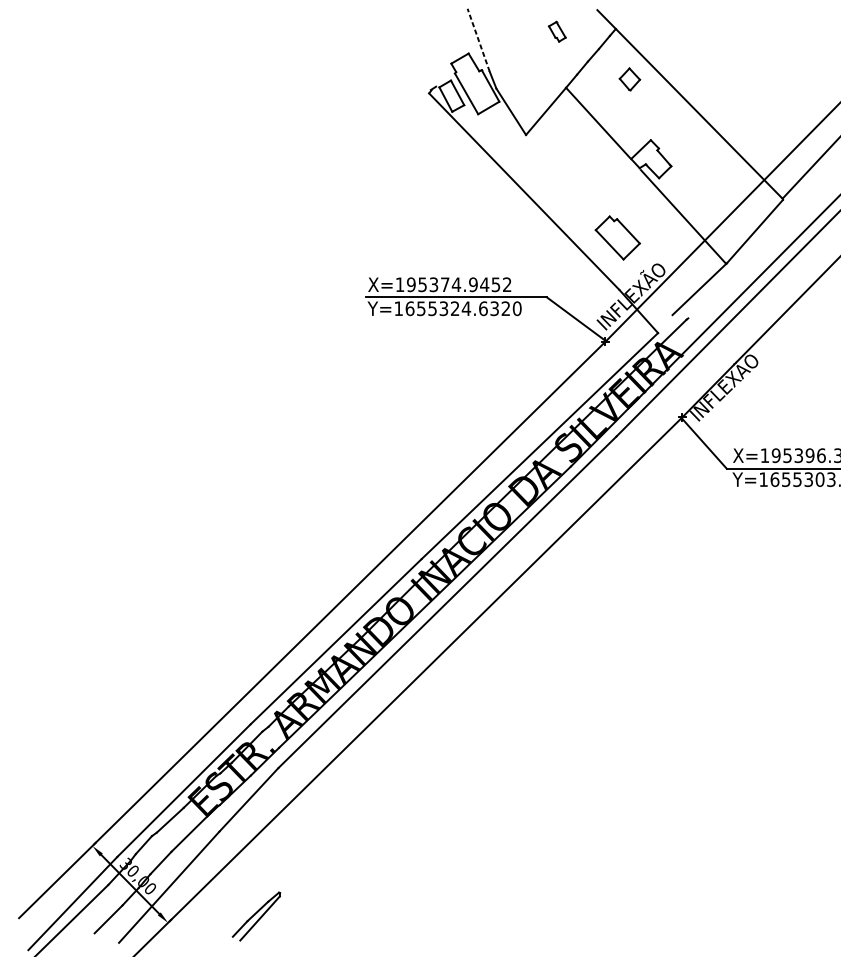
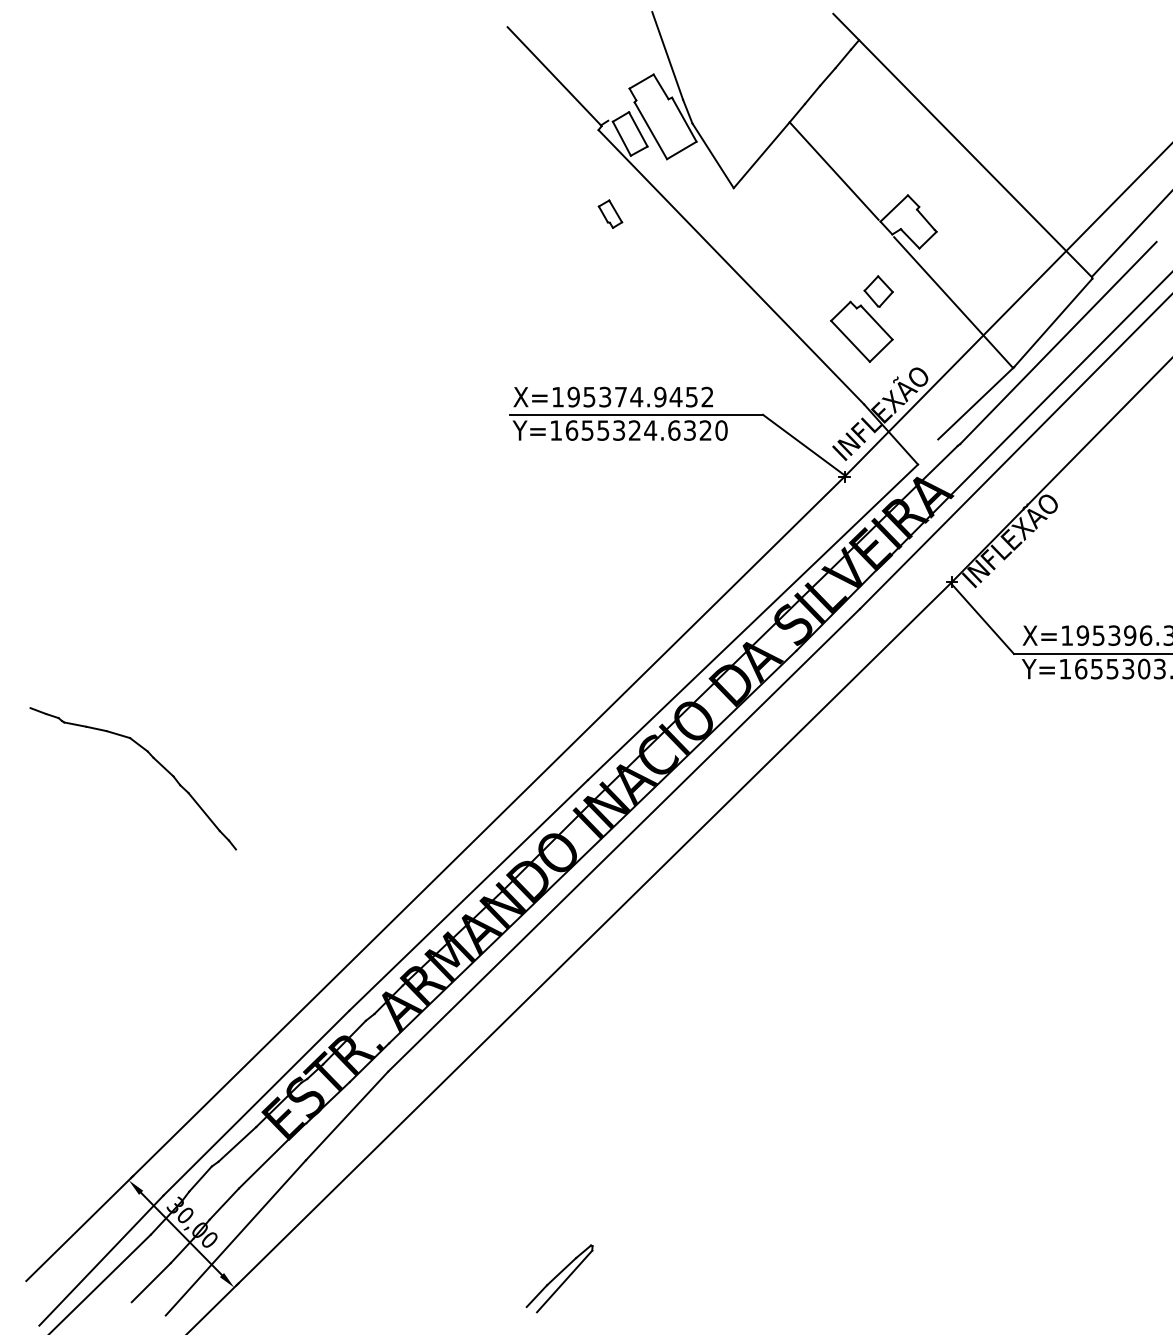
part: (557, 31) -> (610, 213), moved
line: (478, 39) -> (667, 55), dashed -> solid
line: (397, 54) -> (554, 76), added
part: (629, 79) -> (878, 291), moved
line: (758, 245) -> (1058, 342), added
part: (109, 543) -> (152, 758), added
part: (256, 916) -> (559, 1278), moved

